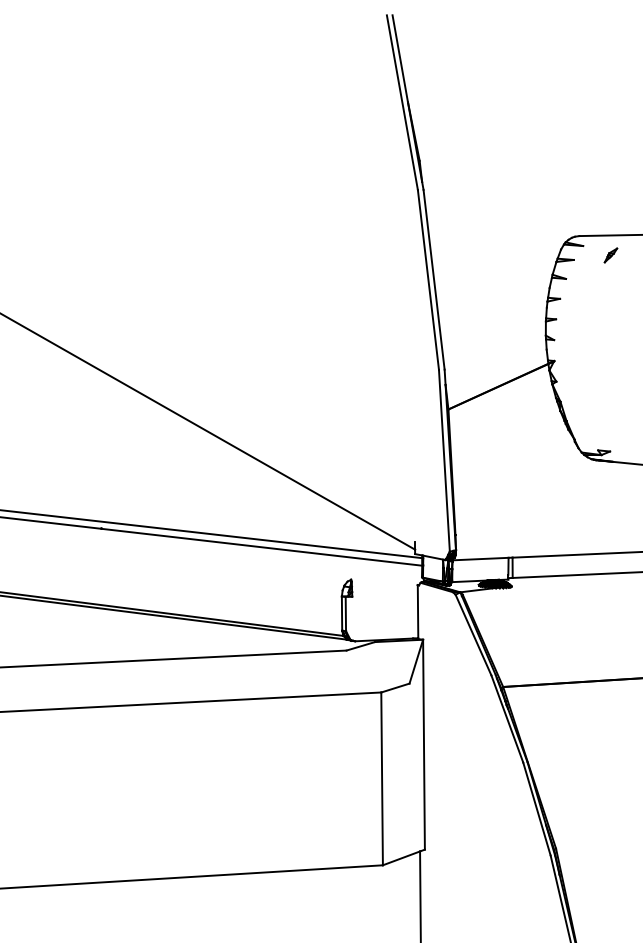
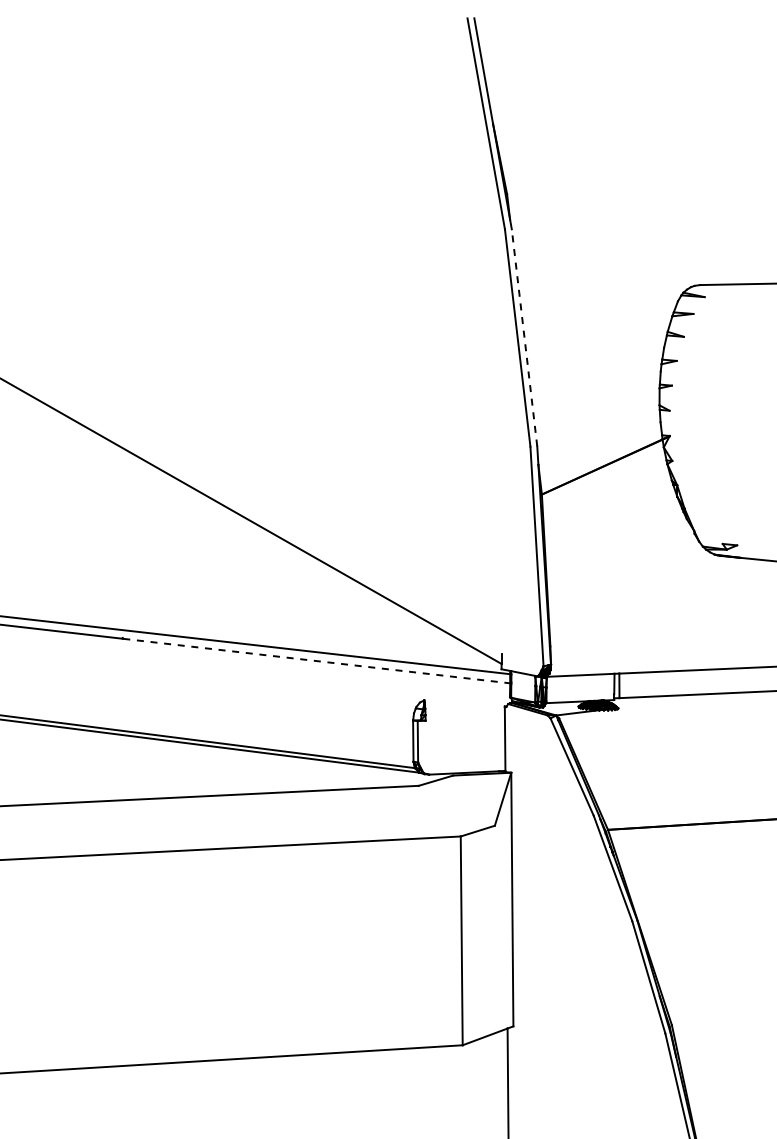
part: (610, 255) -> (737, 308), removed
line: (434, 279) -> (524, 337), solid -> dashed
line: (262, 547) -> (317, 661), solid -> dashed

